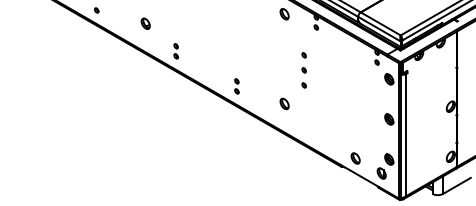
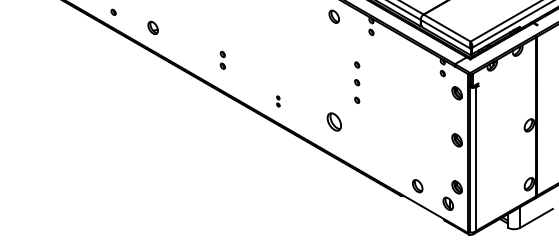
part: (145, 23) -> (152, 27), moved
part: (175, 50) -> (222, 59), moved
part: (237, 86) -> (278, 101), size x0.6
part: (283, 104) -> (333, 122), size x1.4

